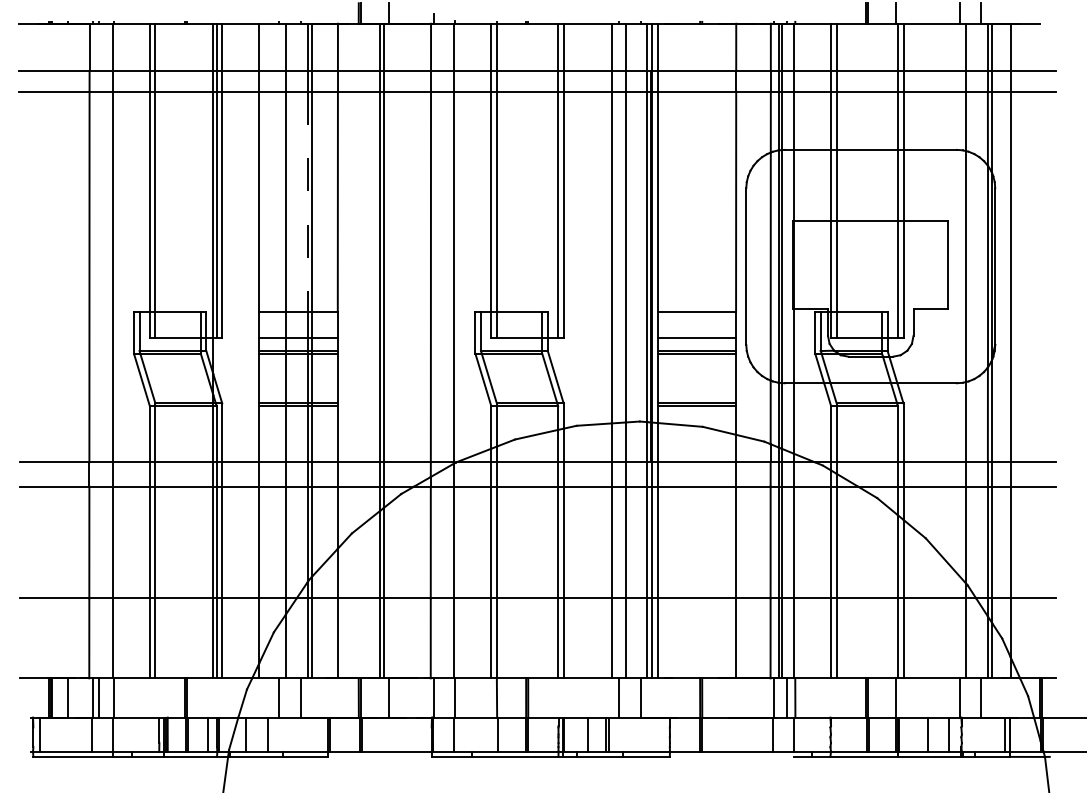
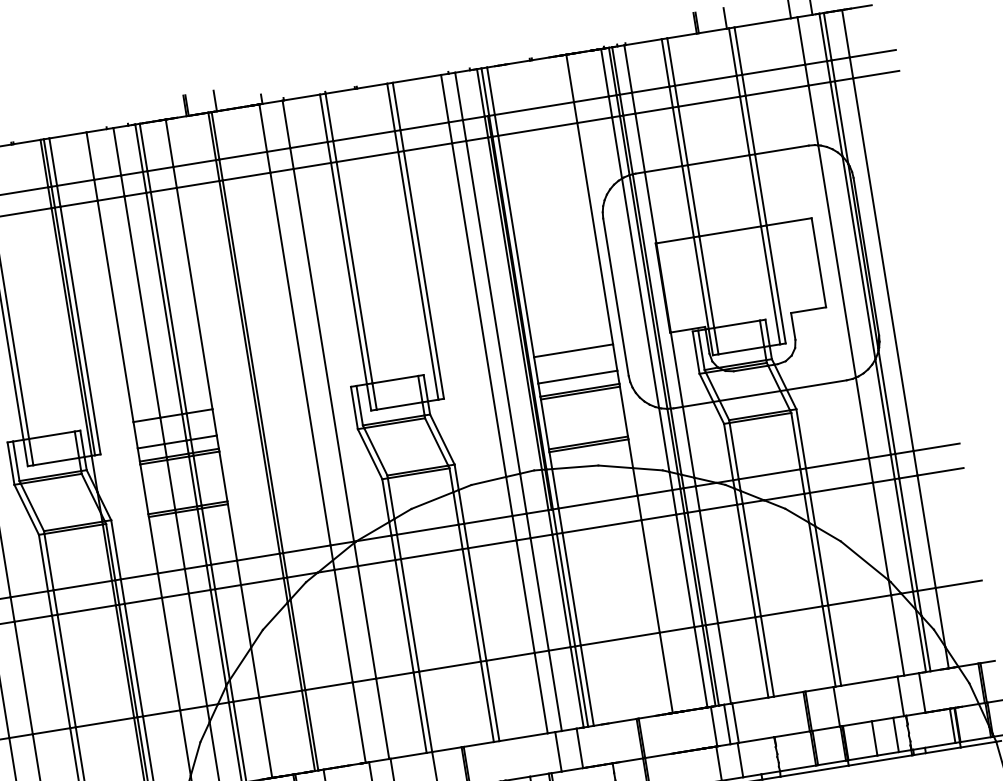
line: (307, 202) -> (164, 304), dashed -> solid

